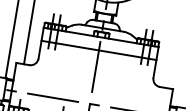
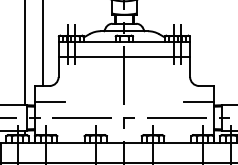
line: (27, 78) -> (49, 101), added
line: (158, 100) -> (199, 101), added

